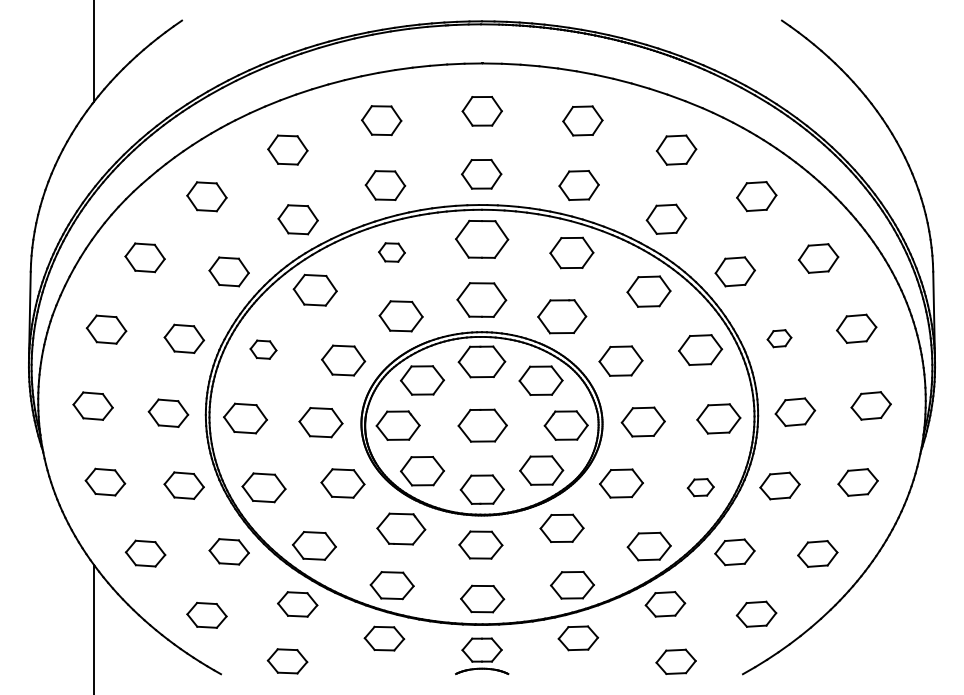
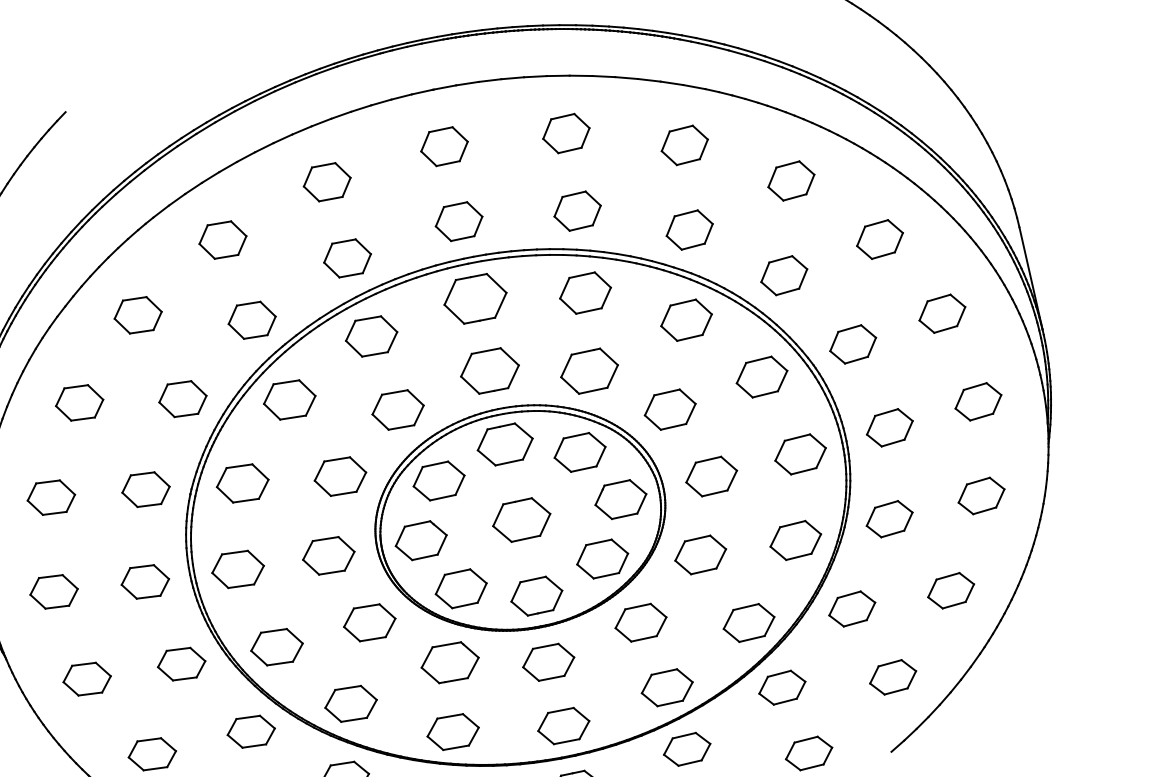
part: (391, 252) -> (371, 336), size x1.67
part: (779, 338) -> (853, 344), size x1.67
part: (263, 349) -> (242, 482), size x1.67
part: (700, 487) -> (795, 540), size x1.67

